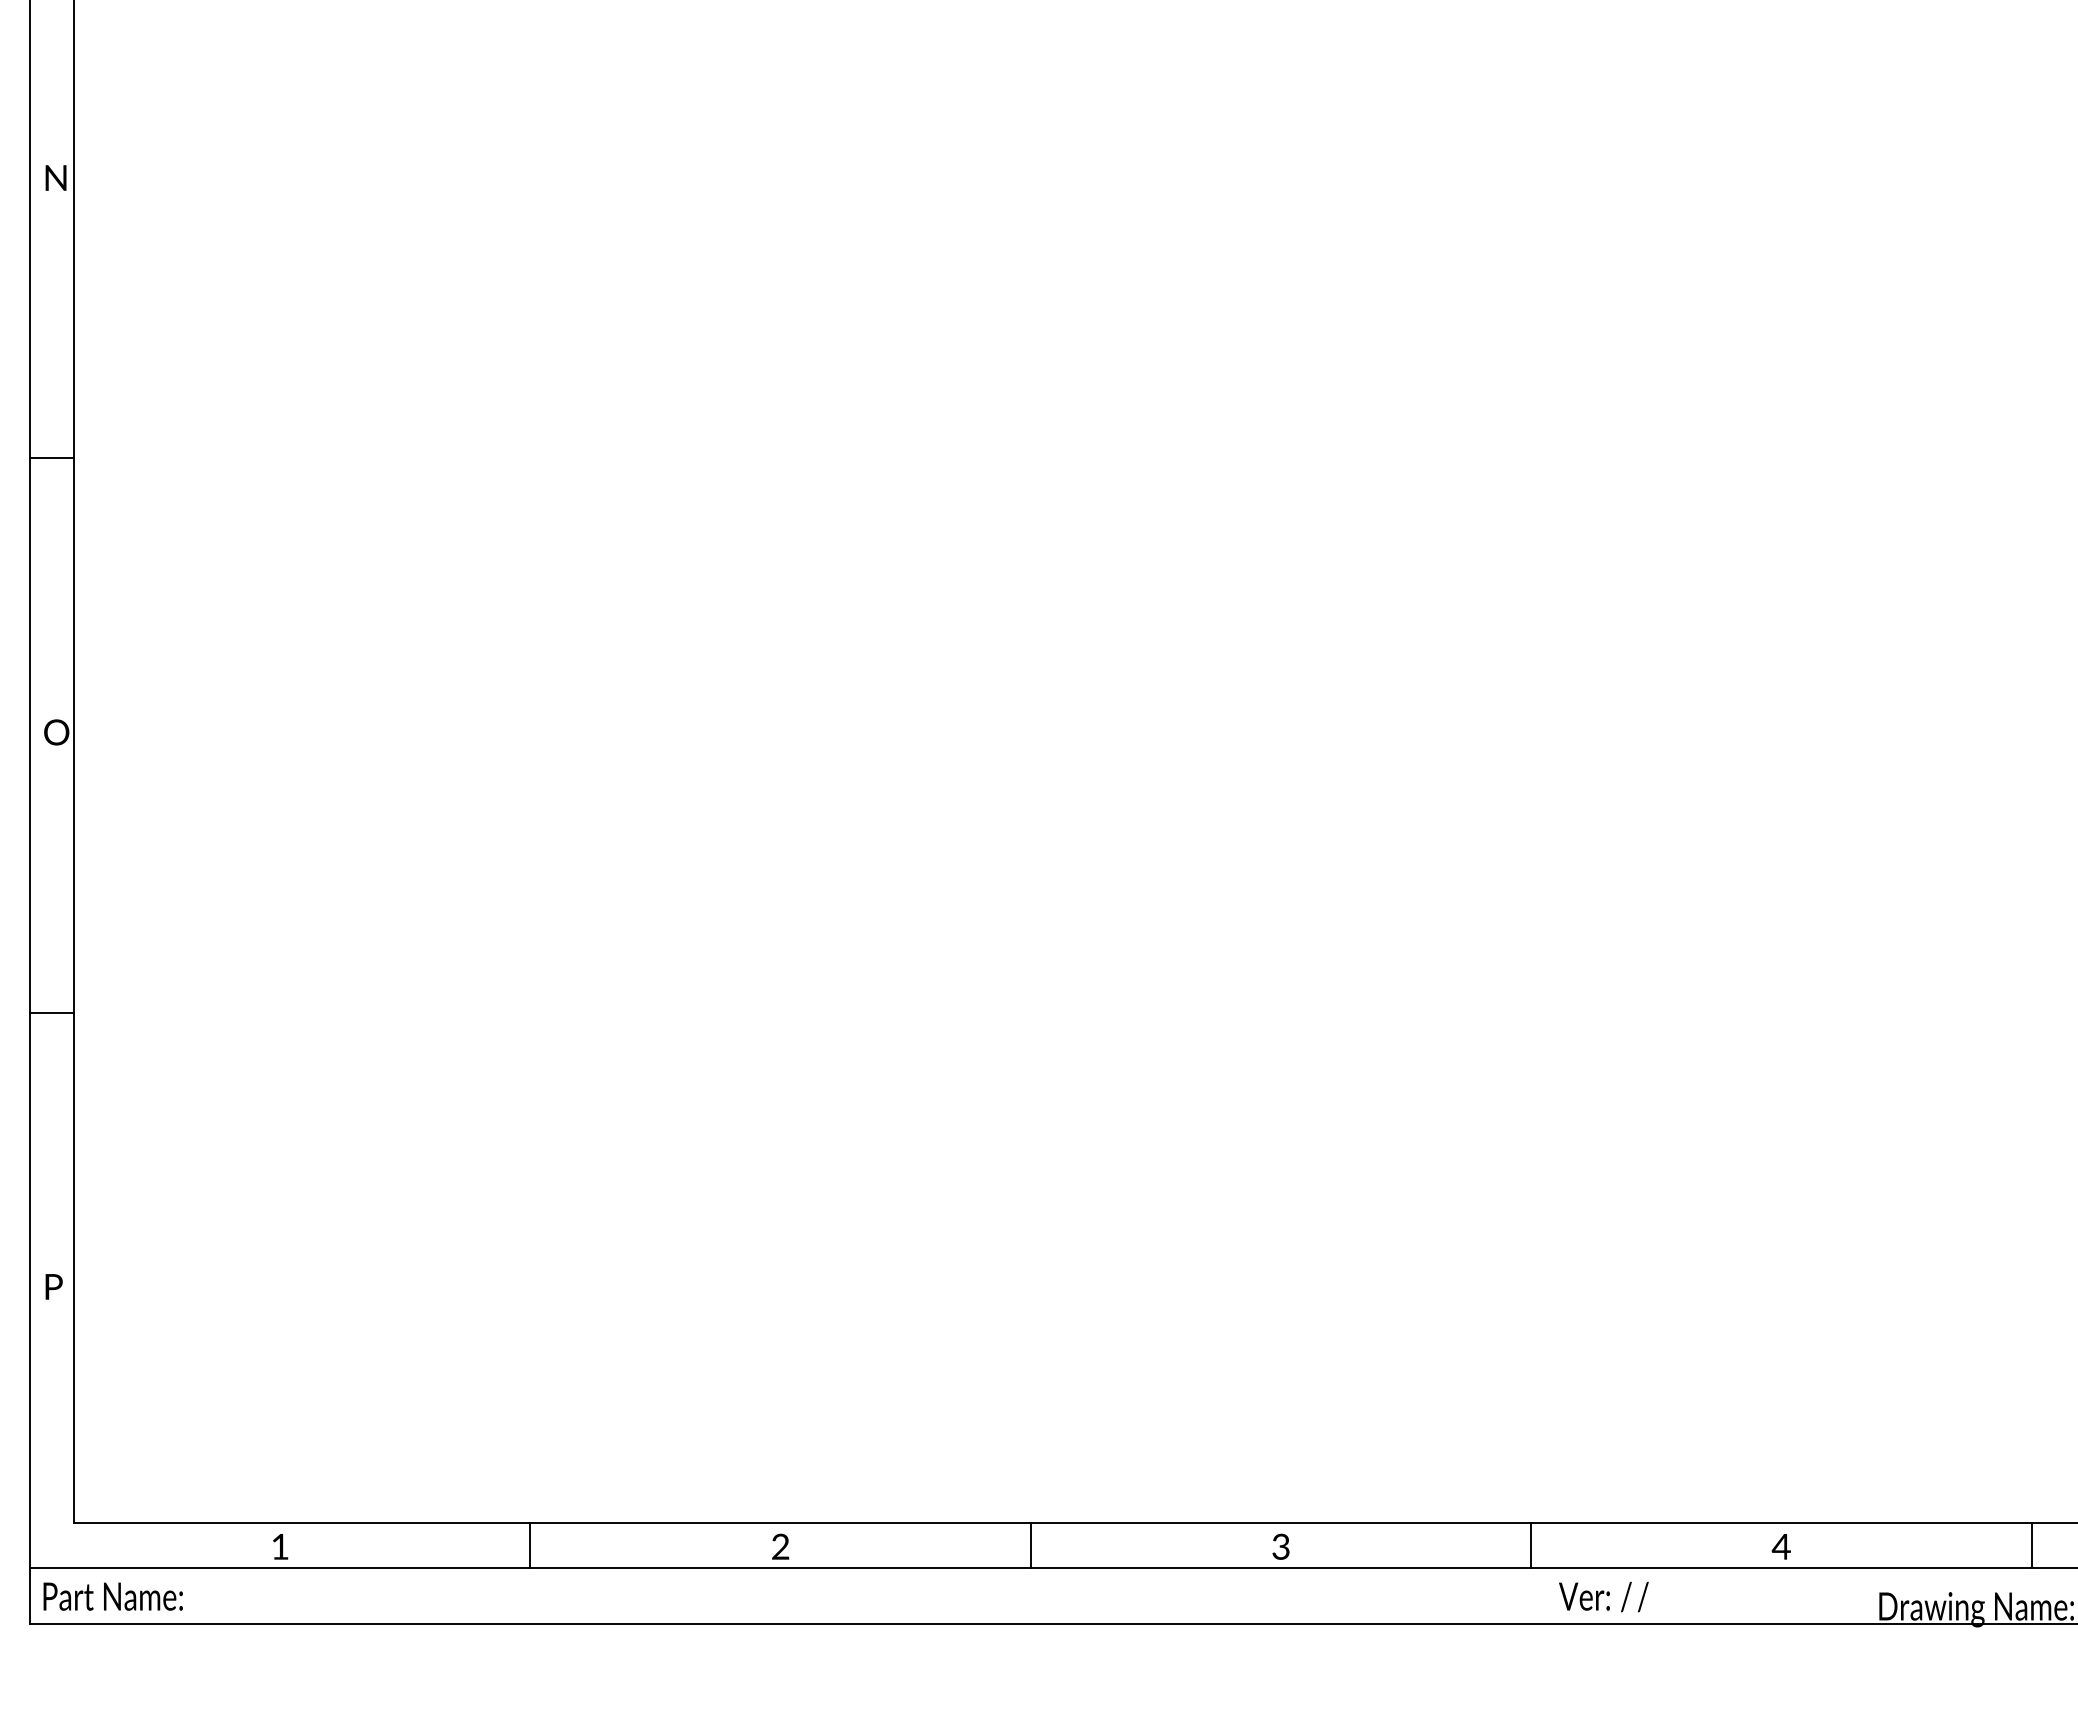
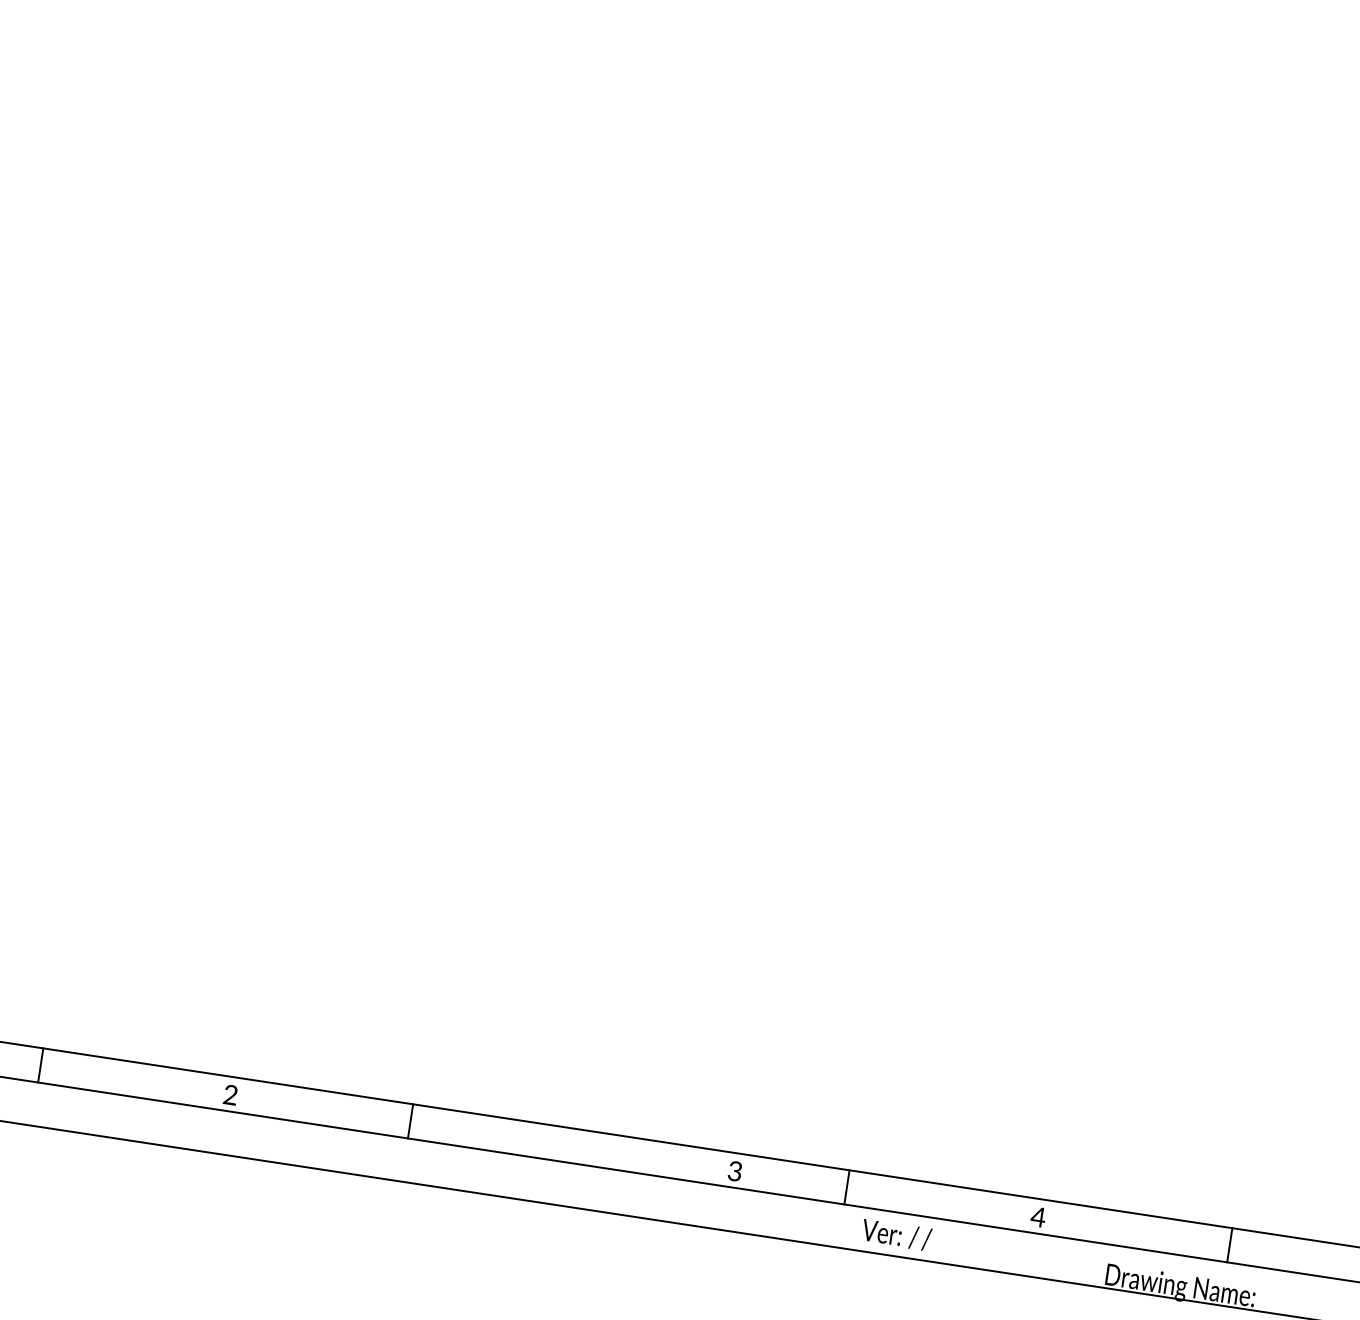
line: (530, 1545) -> (40, 1065), moved
line: (1030, 1545) -> (410, 1121), moved
text: (780, 1546) -> (230, 1094), moved
text: (1280, 1546) -> (734, 1171), moved

